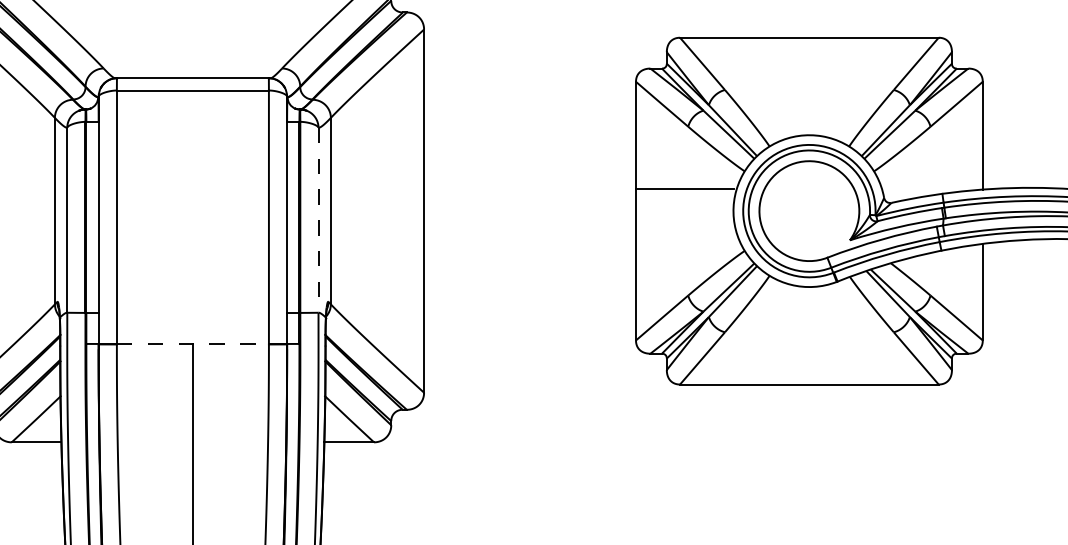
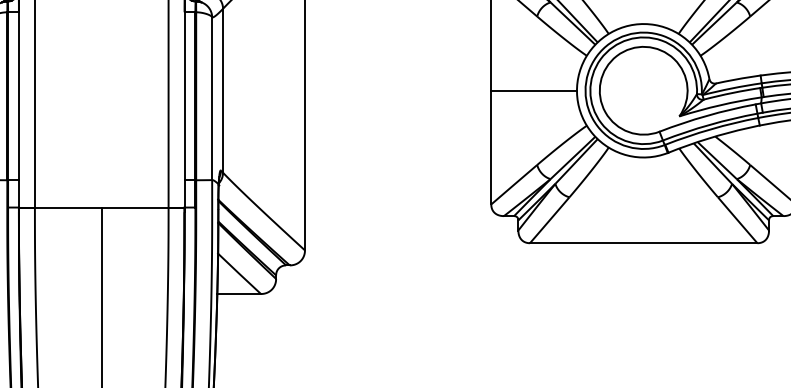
line: (684, 189) -> (533, 91), moved
line: (318, 220) -> (212, 99), dashed -> solid
line: (193, 344) -> (102, 208), dashed -> solid

